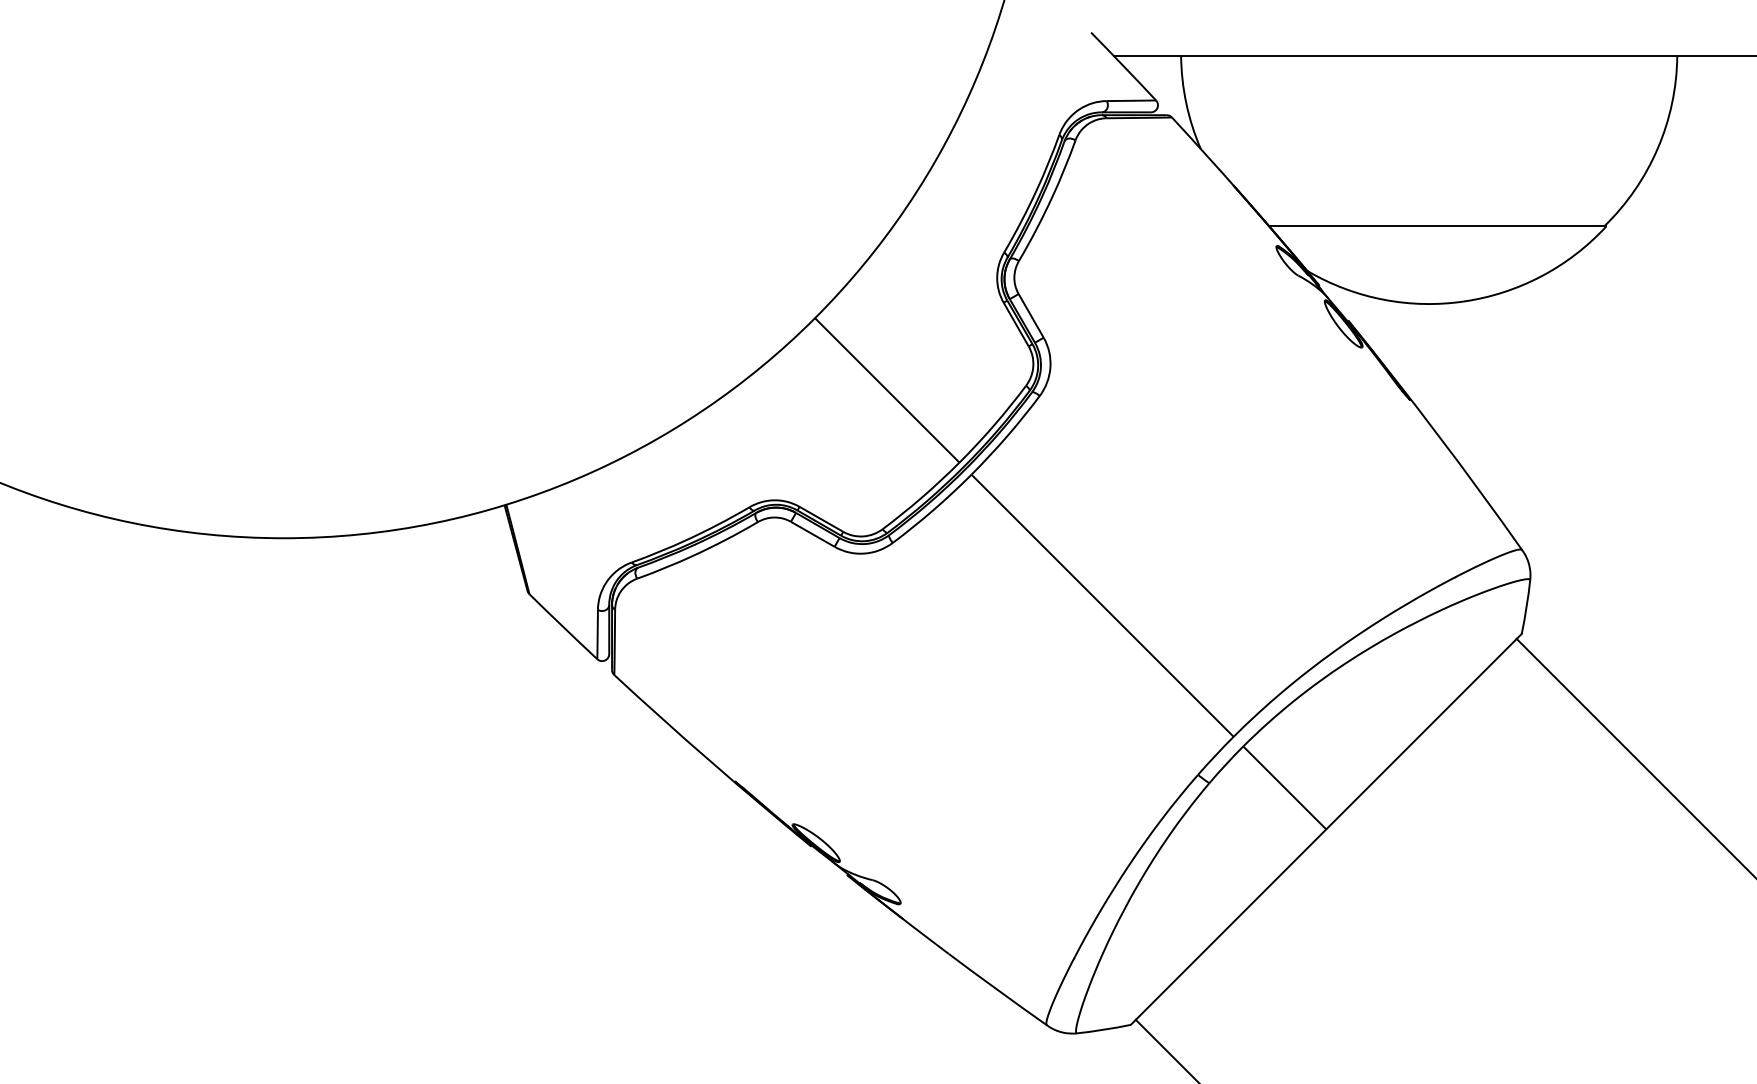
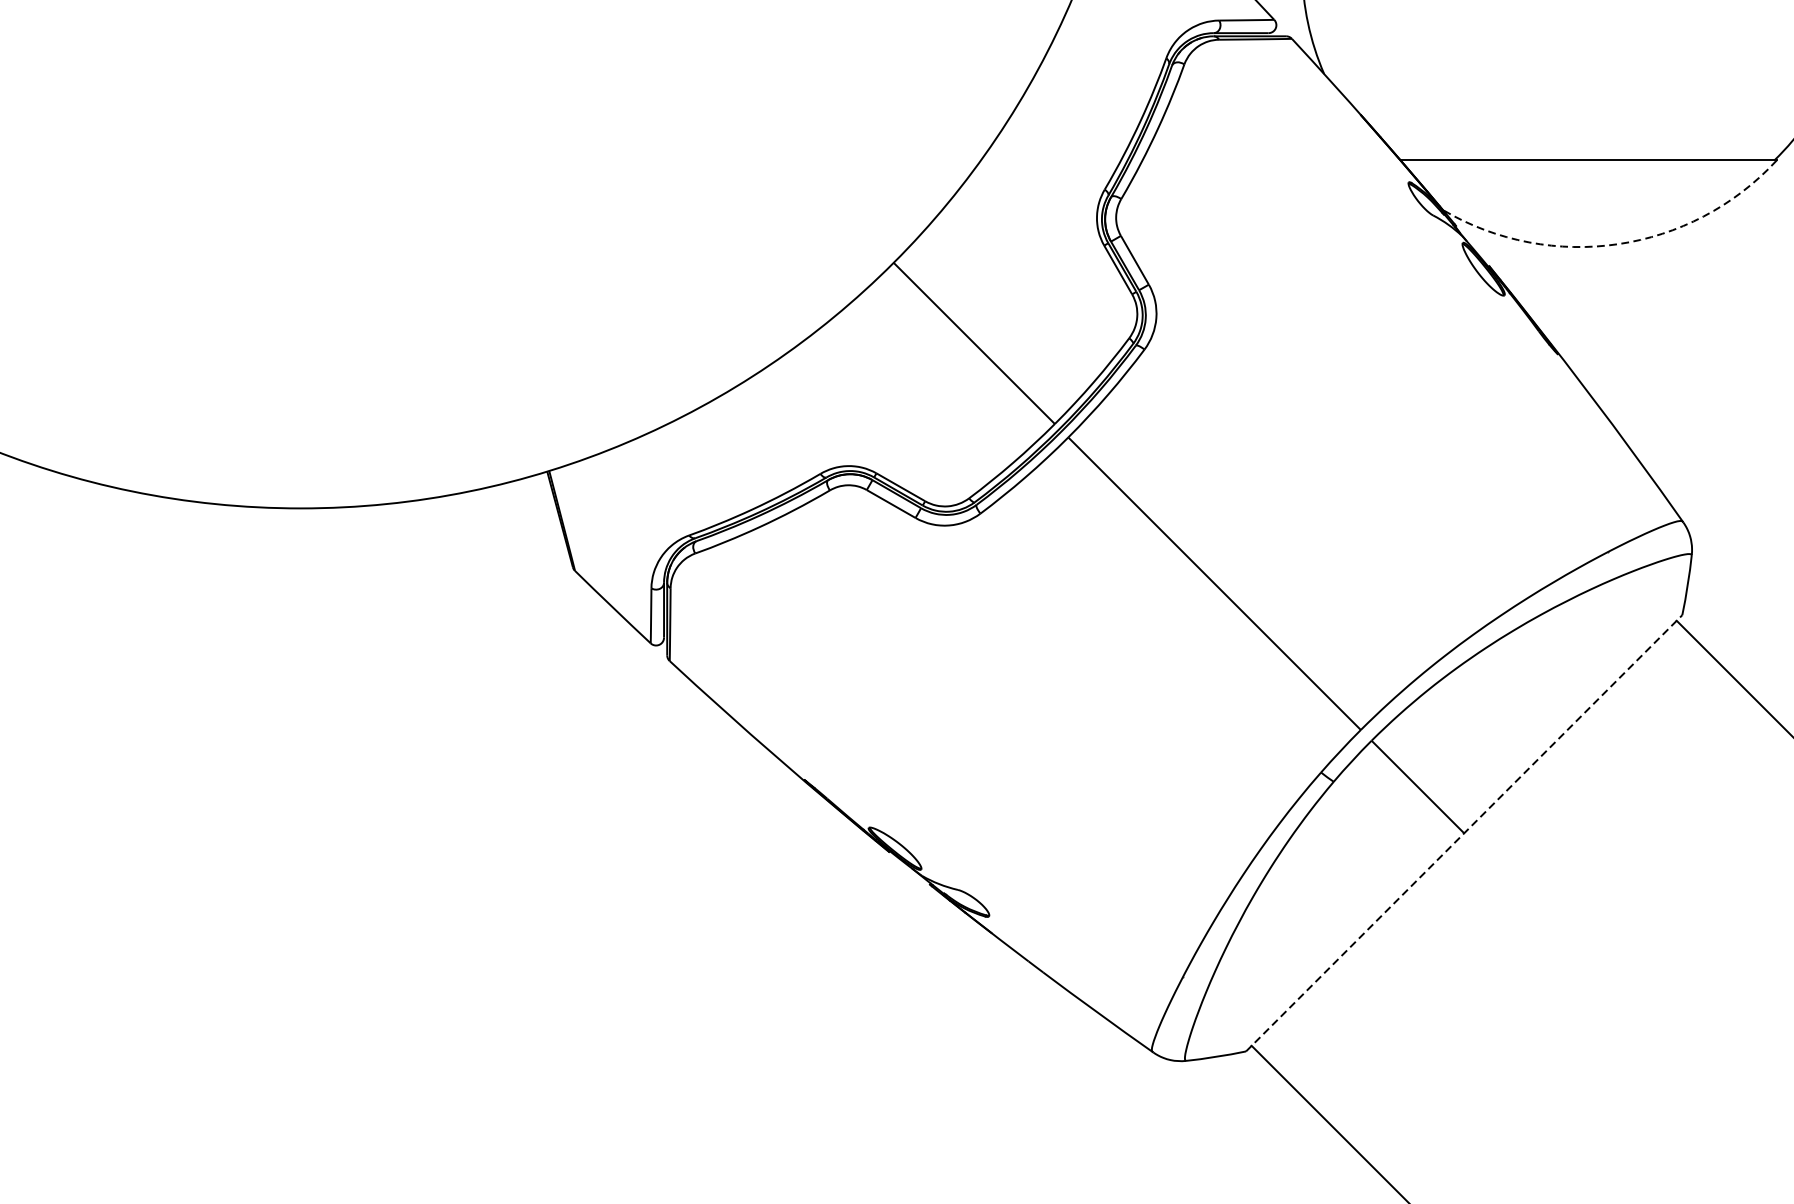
arc: (1464, 301) -> (1618, 244), solid -> dashed
line: (1326, 829) -> (1464, 833), solid -> dashed

